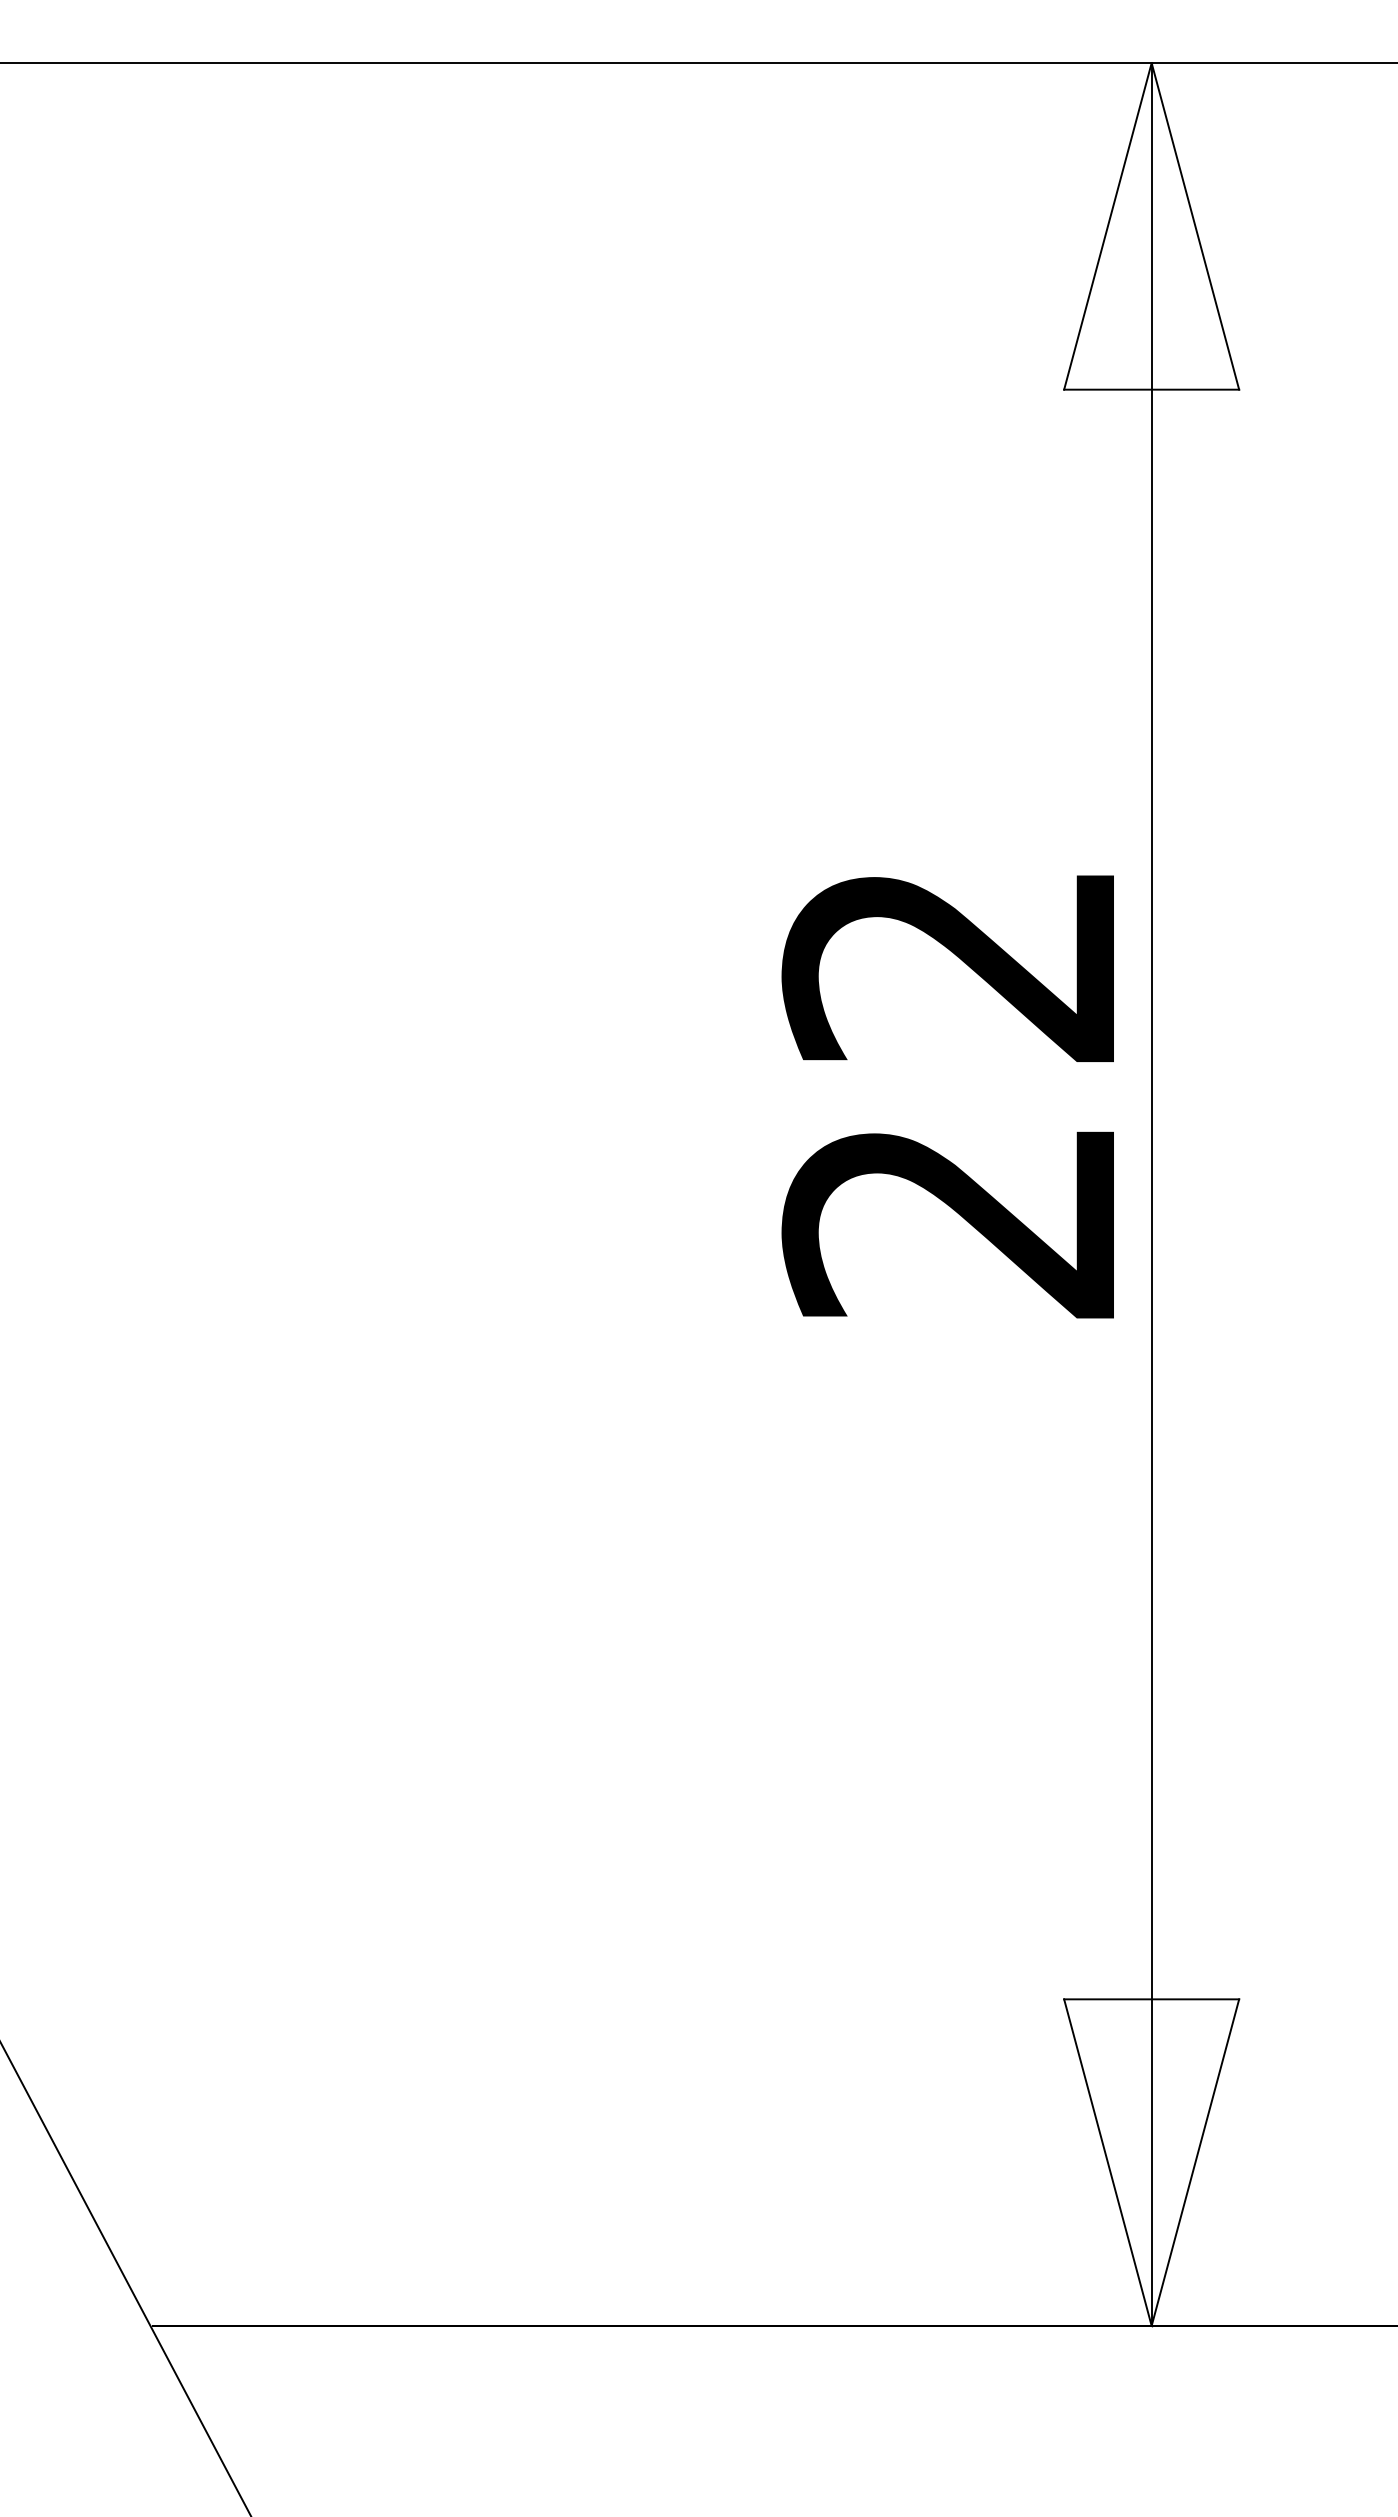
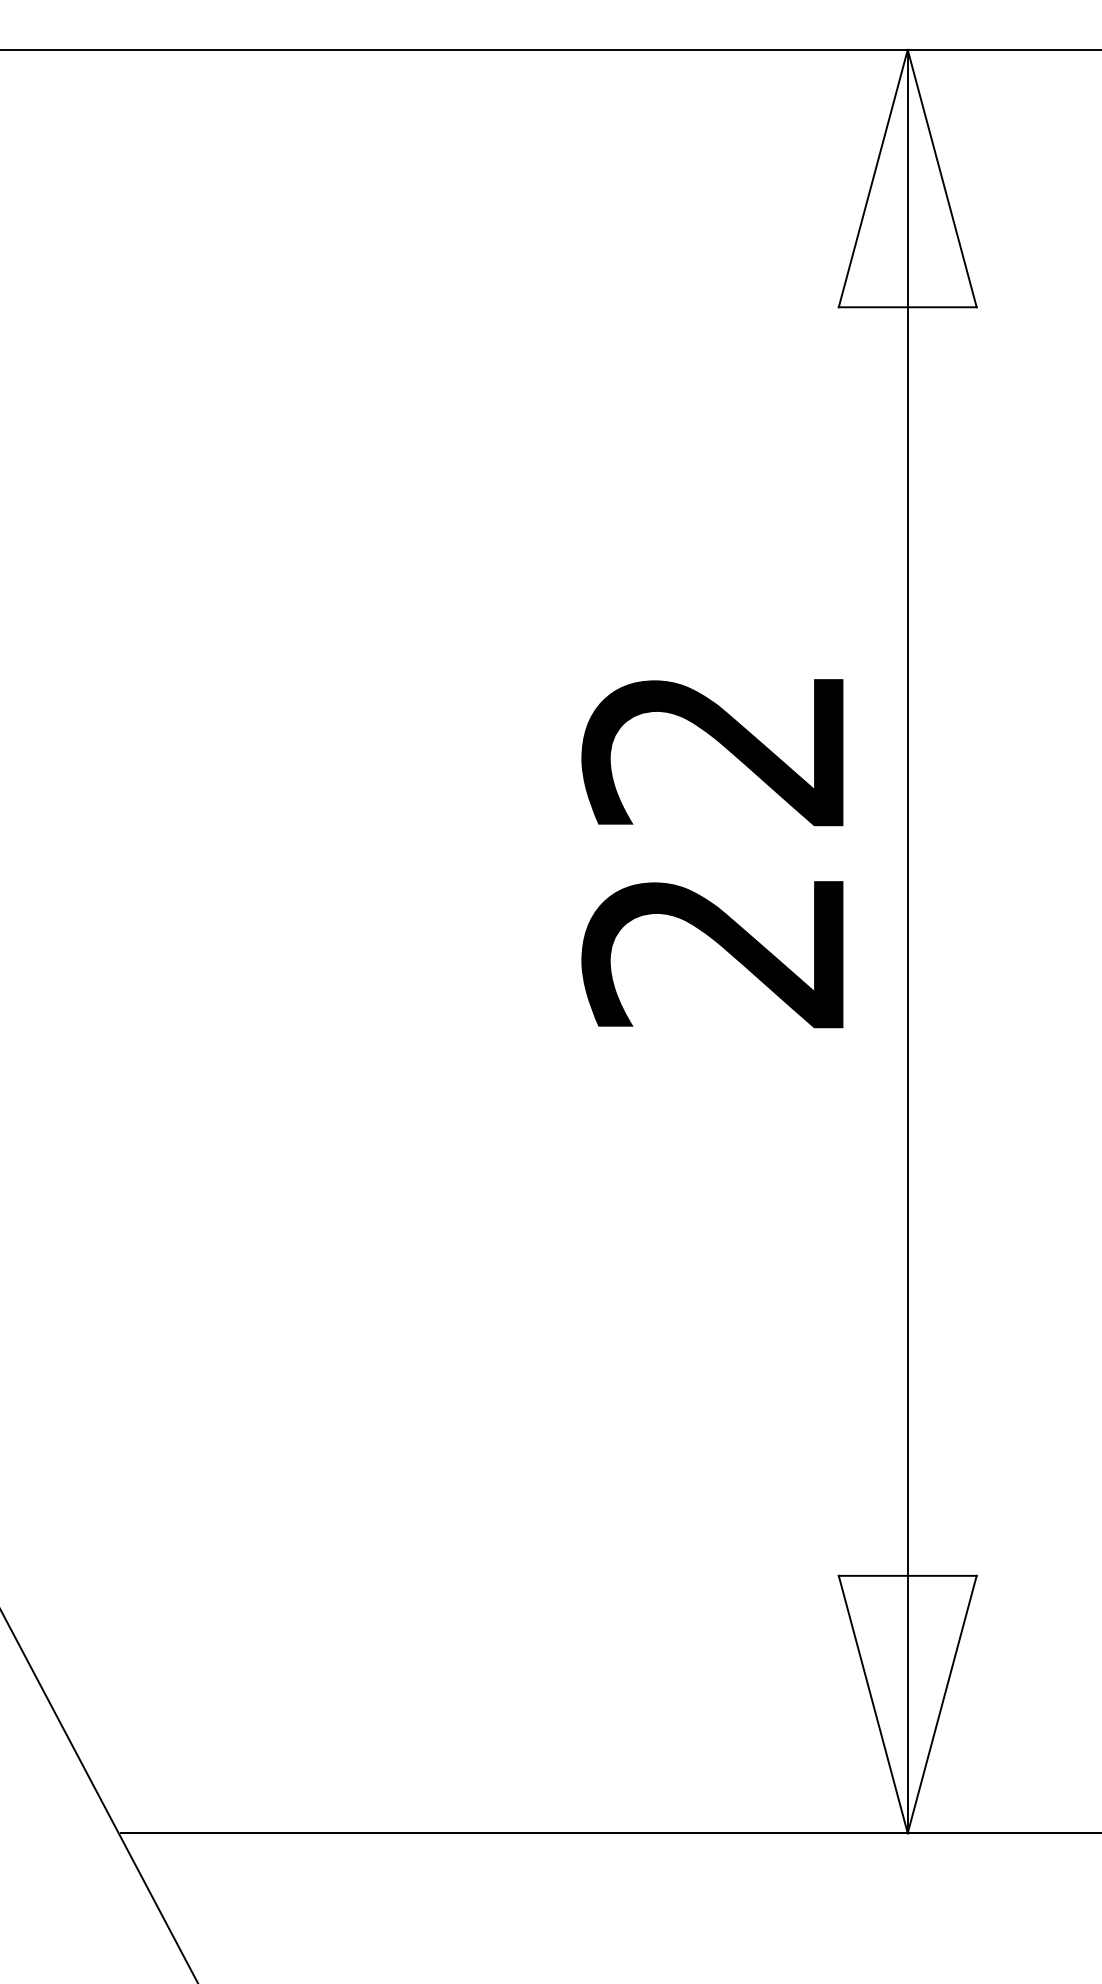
text: (947, 1096) -> (712, 853), moved

